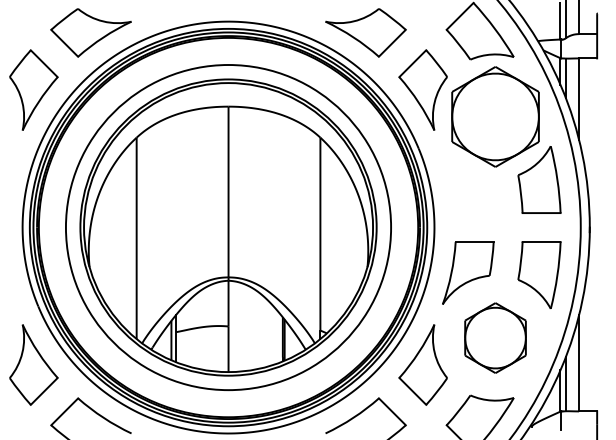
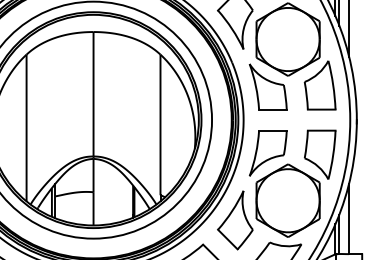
part: (468, 181) -> (268, 86), added
part: (495, 337) -> (288, 200), size x1.43

